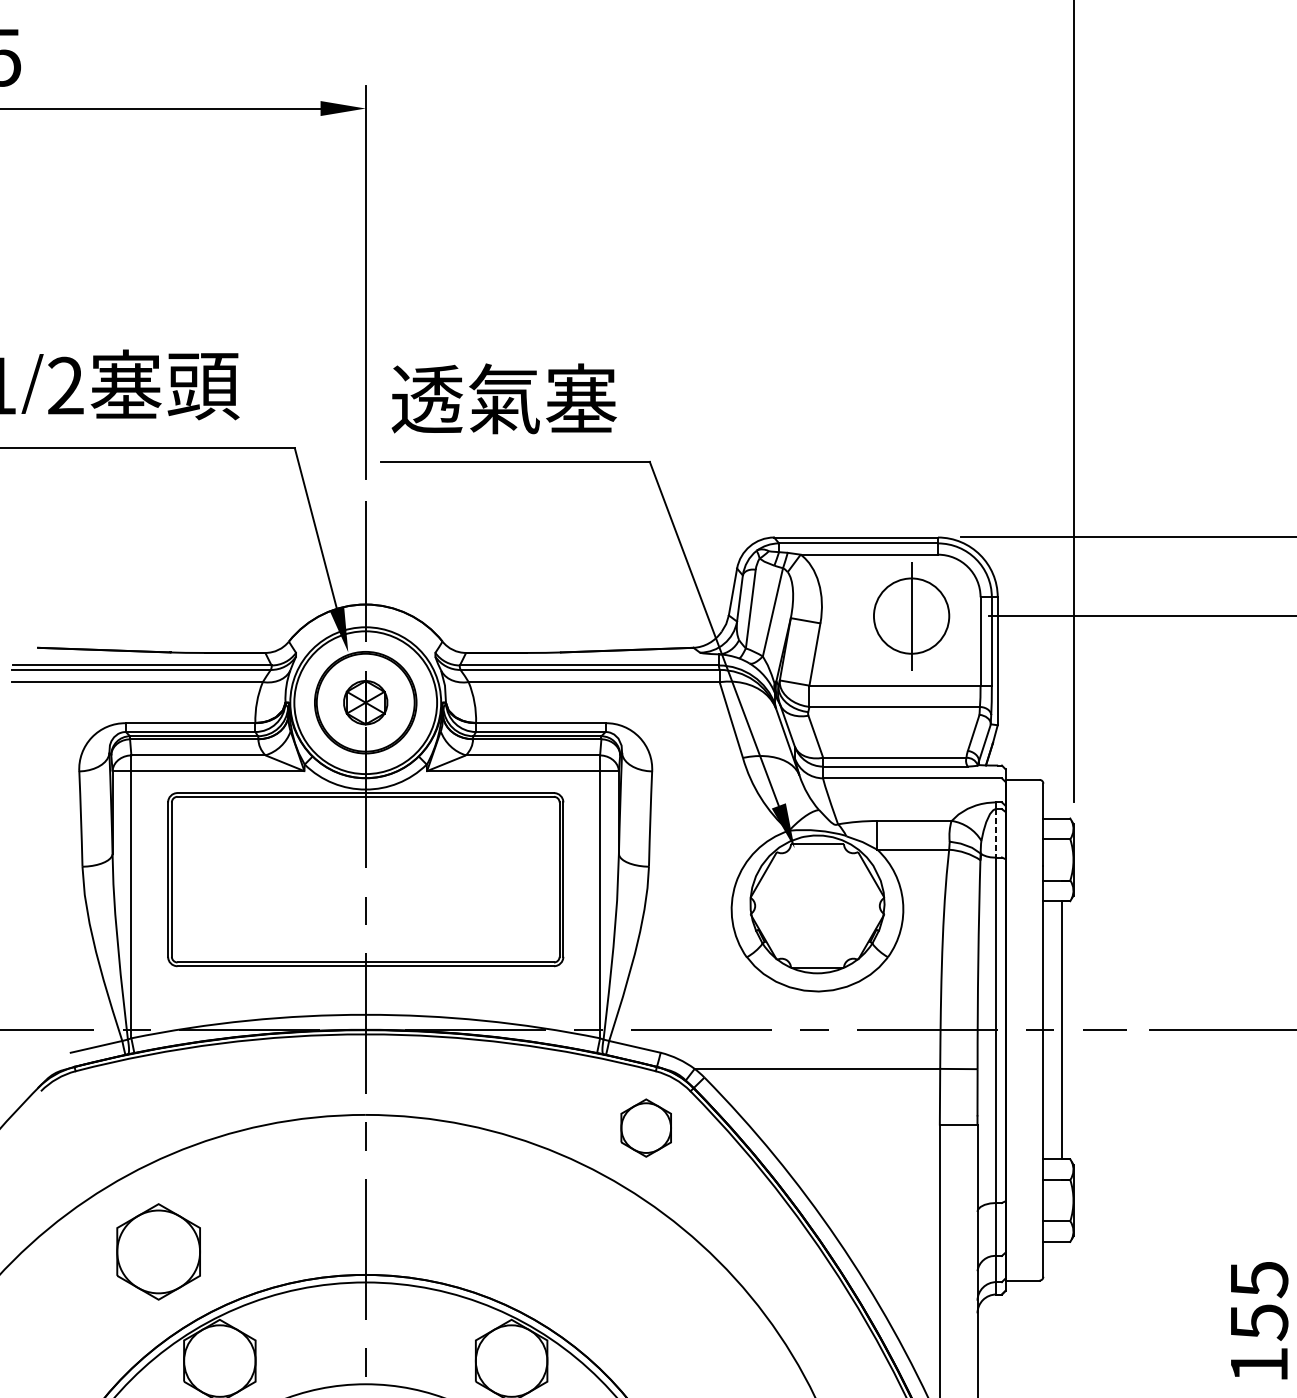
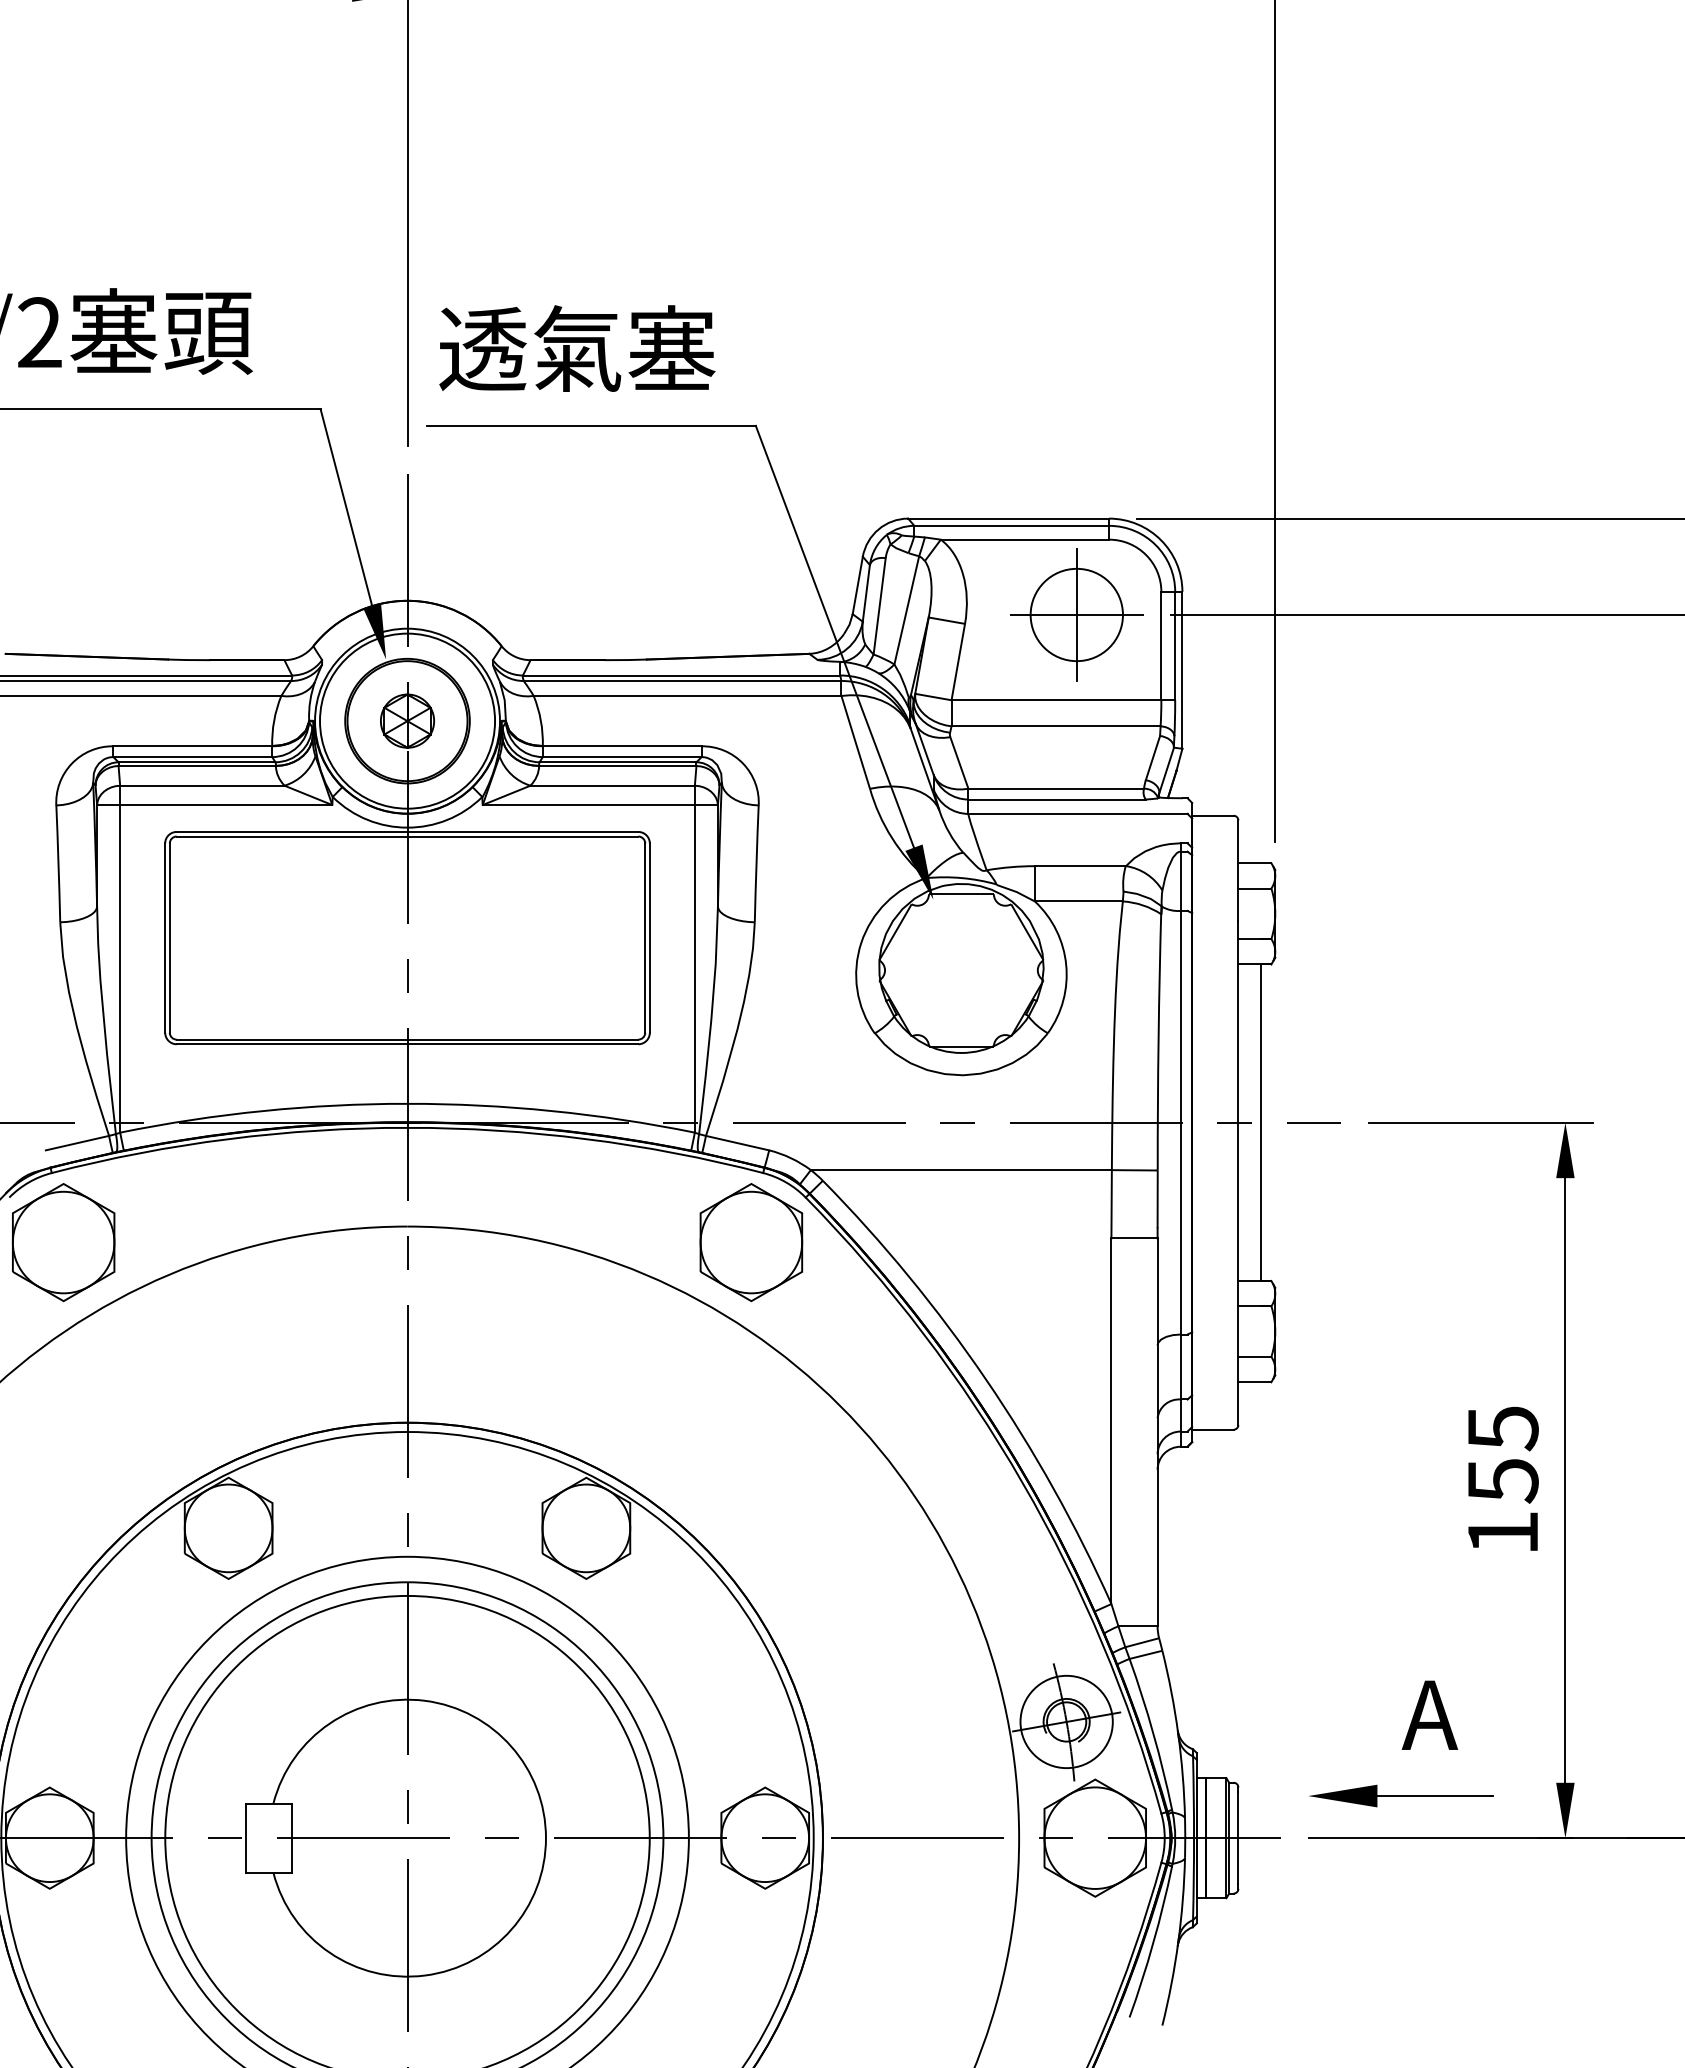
line: (911, 616) -> (1076, 615), added
line: (996, 833) -> (1180, 881), dashed -> solid
part: (646, 1127) -> (751, 1242), size x1.67
part: (158, 1251) -> (63, 1242), moved

